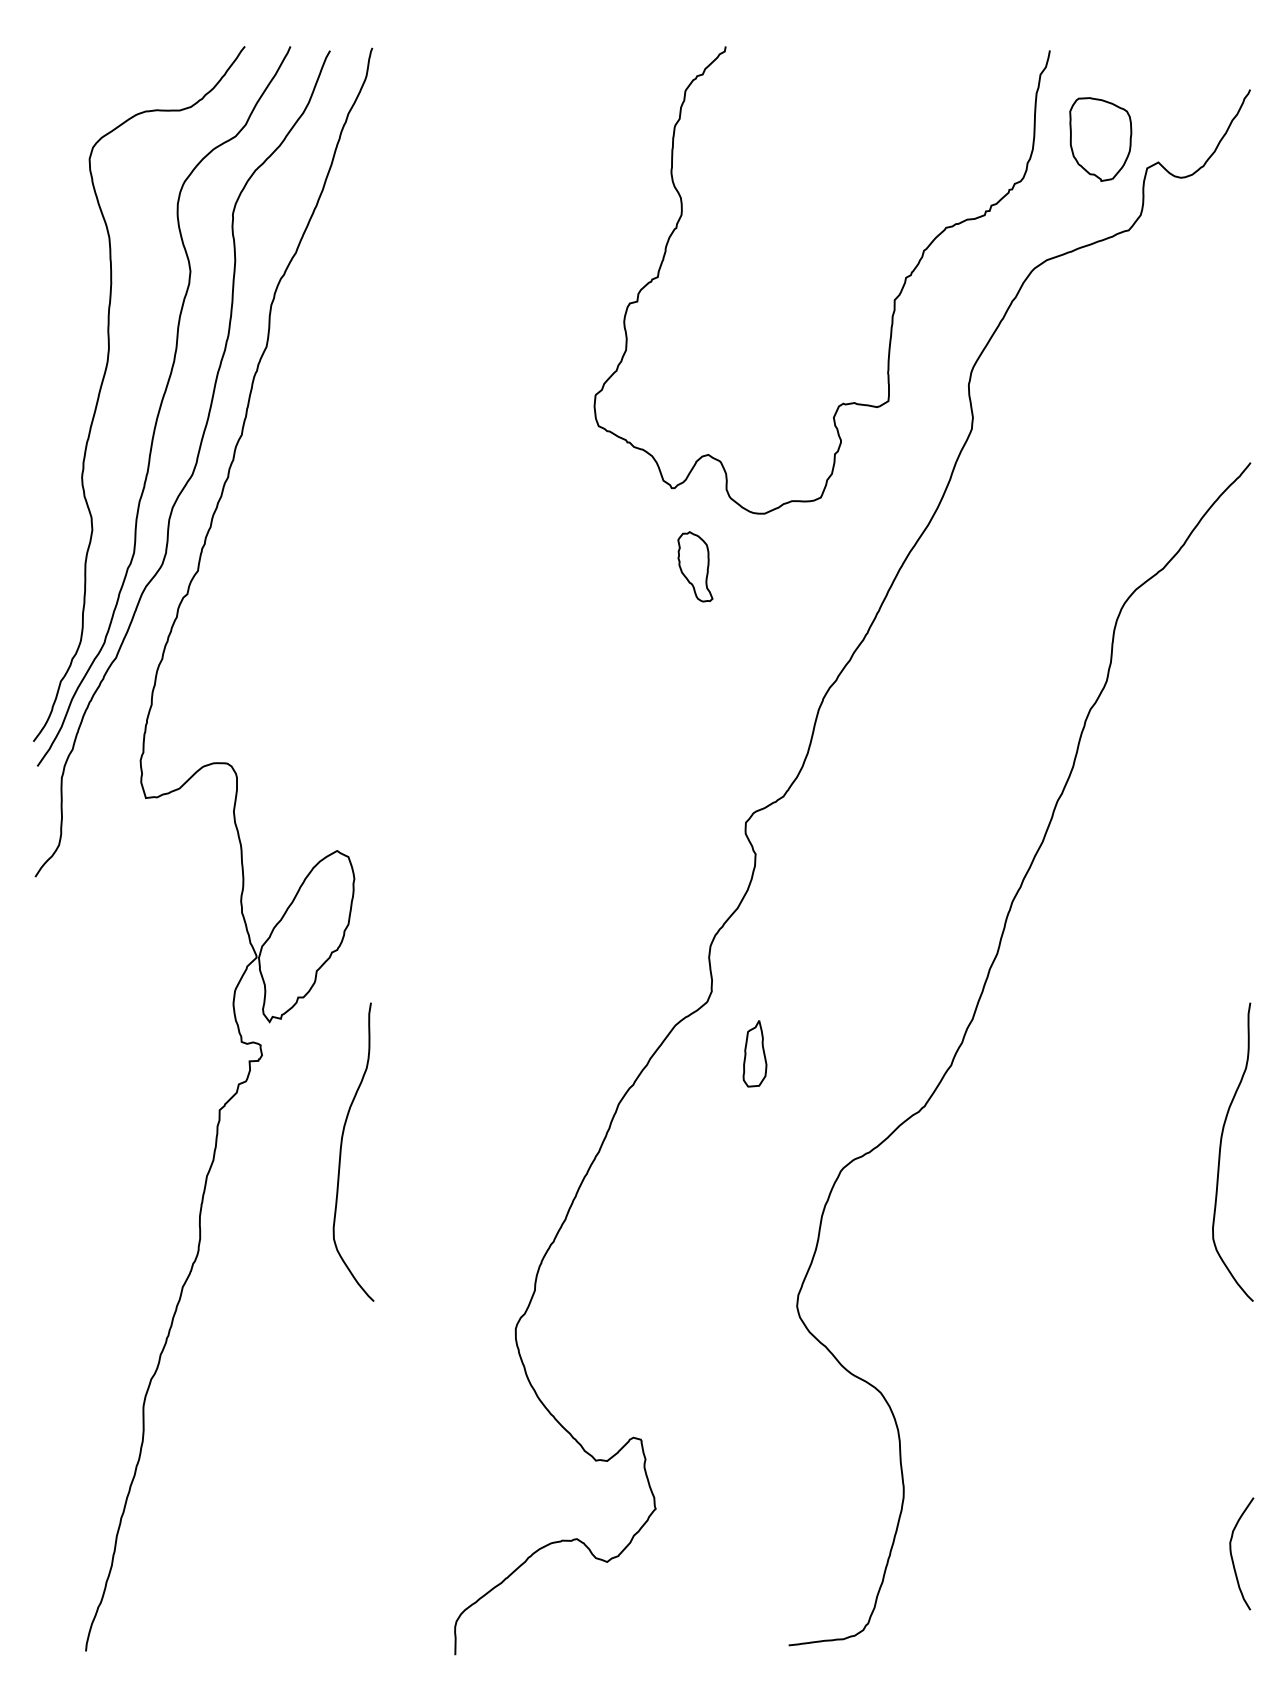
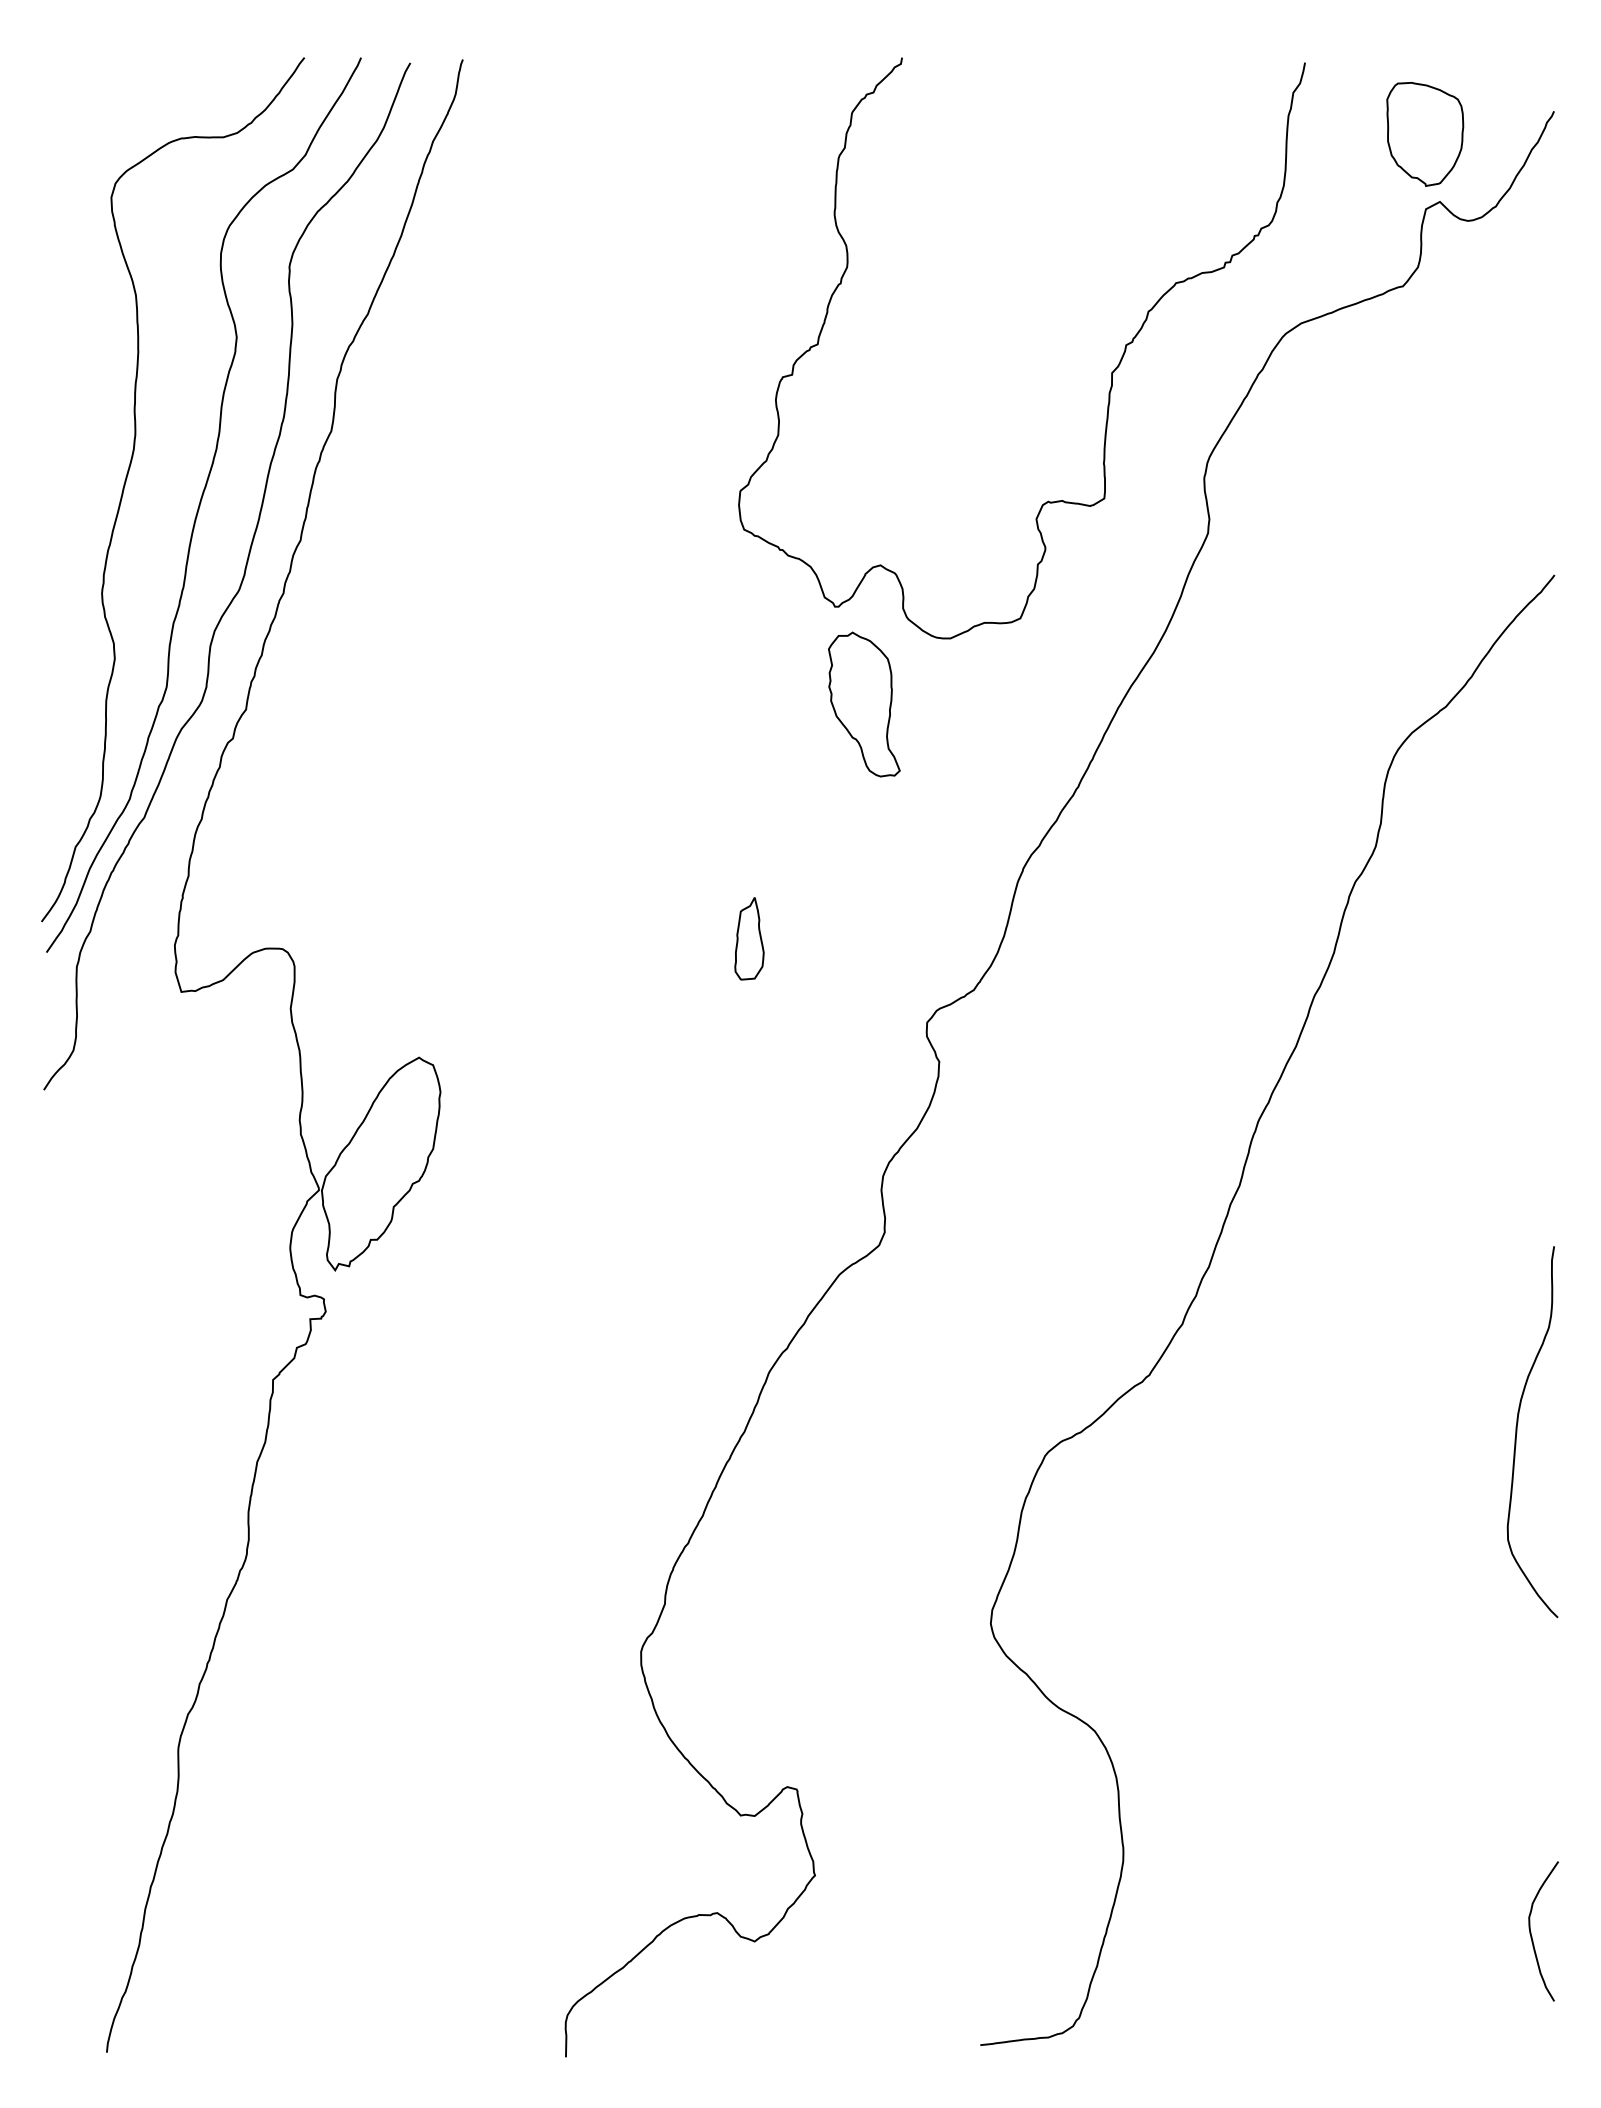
part: (1100, 138) -> (1425, 133), moved
part: (695, 566) -> (864, 704), size x1.67
part: (755, 1053) -> (749, 938), moved
curve: (341, 1152) -> (424, 1432), removed

